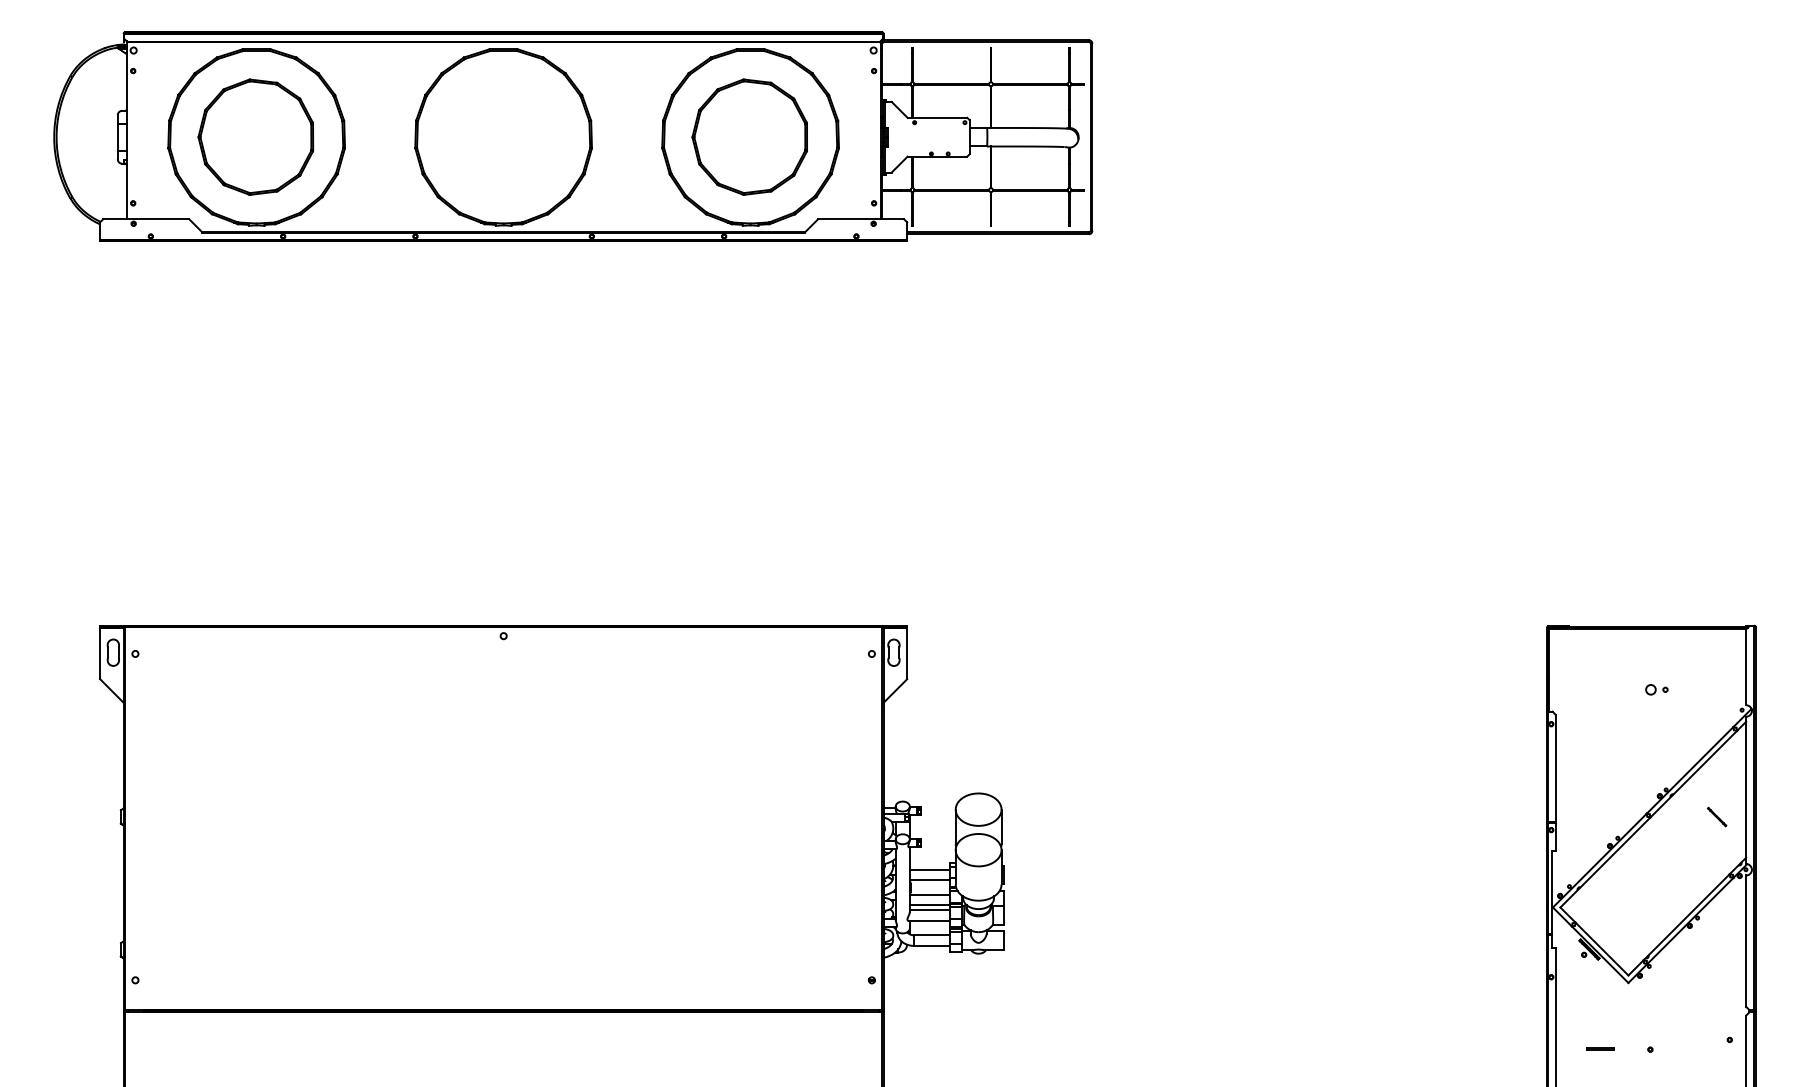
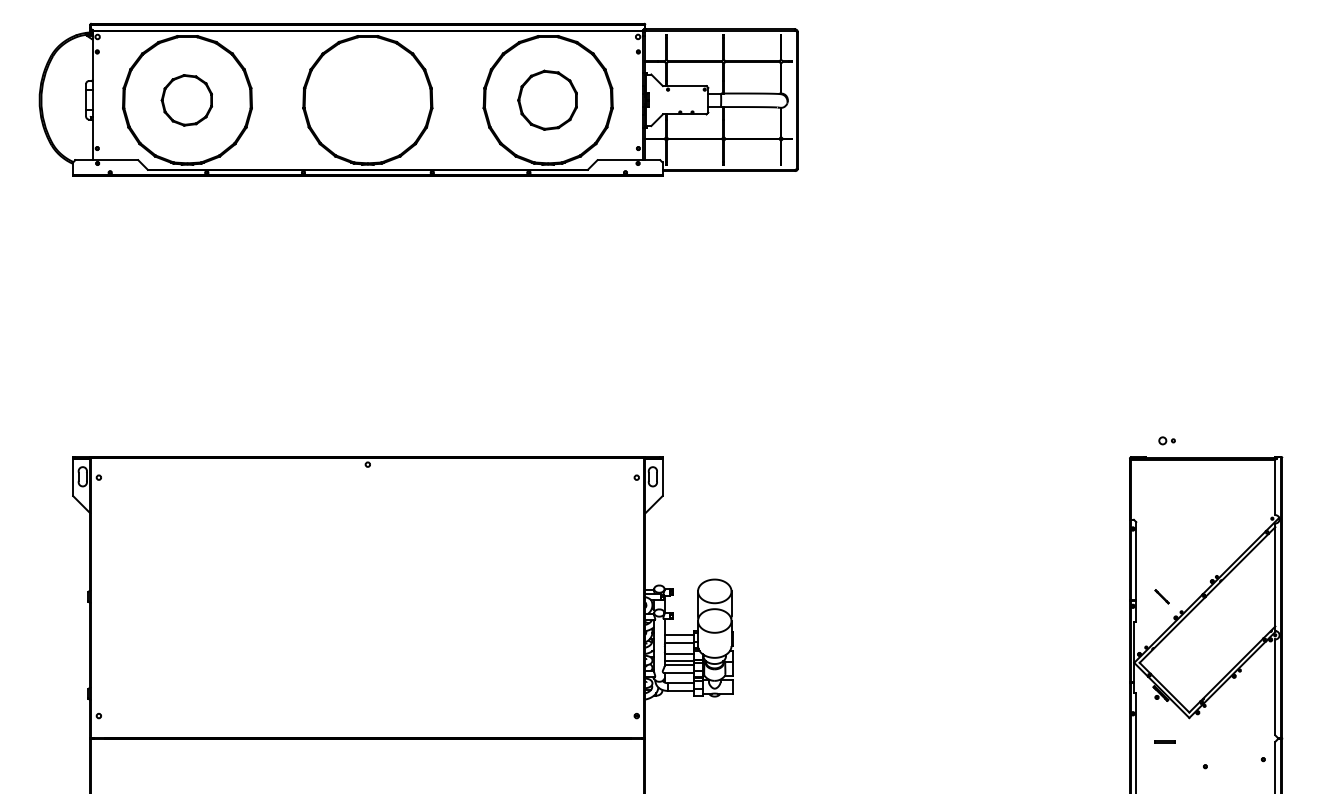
part: (255, 137) -> (186, 100), size x0.6
part: (749, 137) -> (547, 100), size x0.7
part: (1656, 689) -> (1166, 440), moved
line: (1716, 816) -> (1161, 596), moved
line: (1599, 1048) -> (1164, 741), moved

